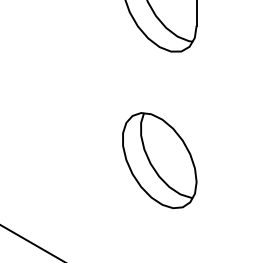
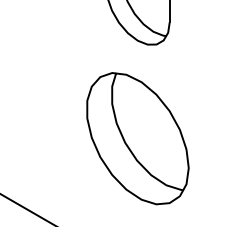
part: (159, 160) -> (137, 138), size x1.6

